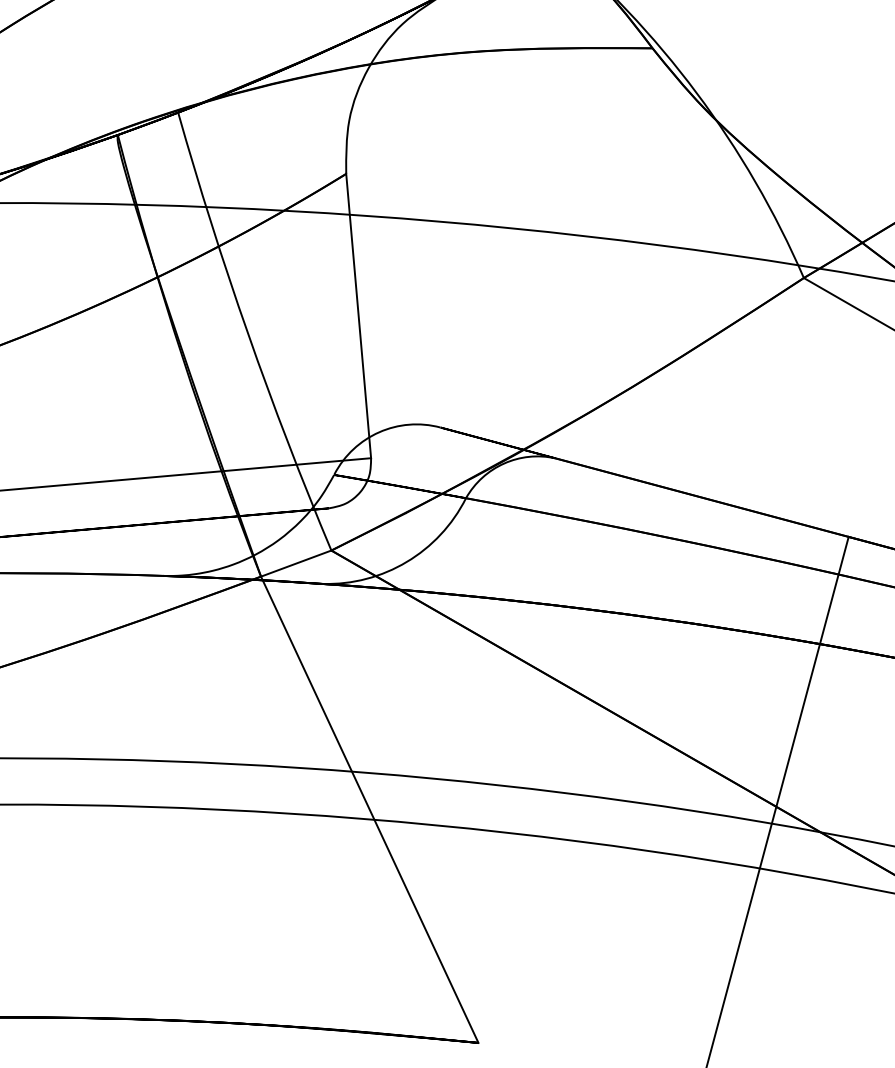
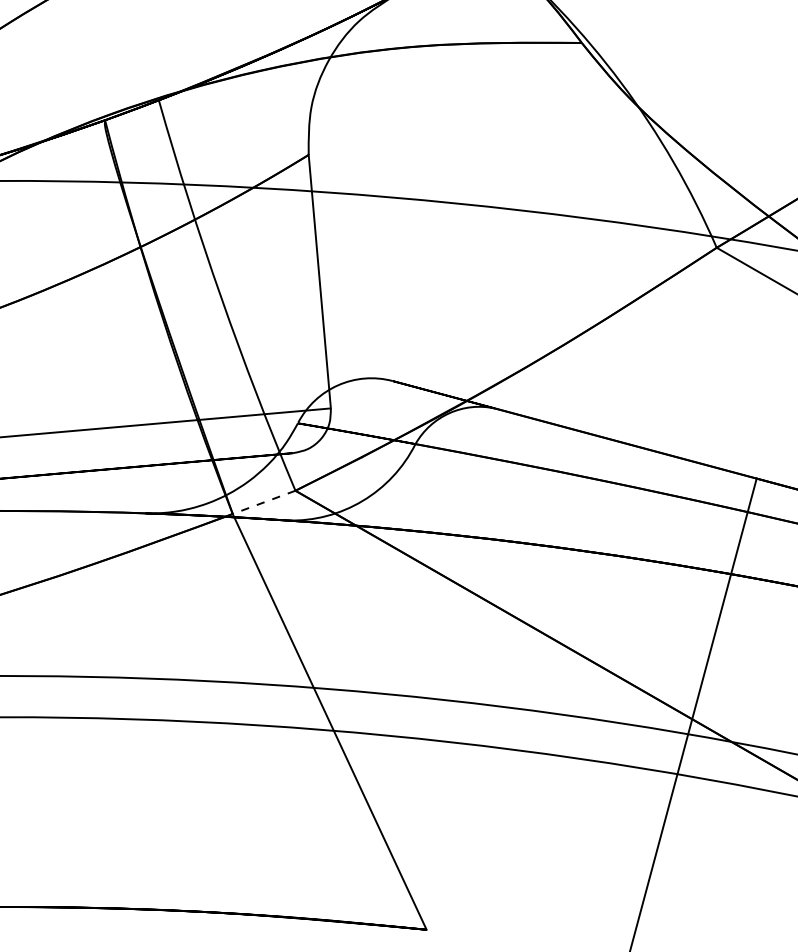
line: (296, 563) -> (264, 502), solid -> dashed

